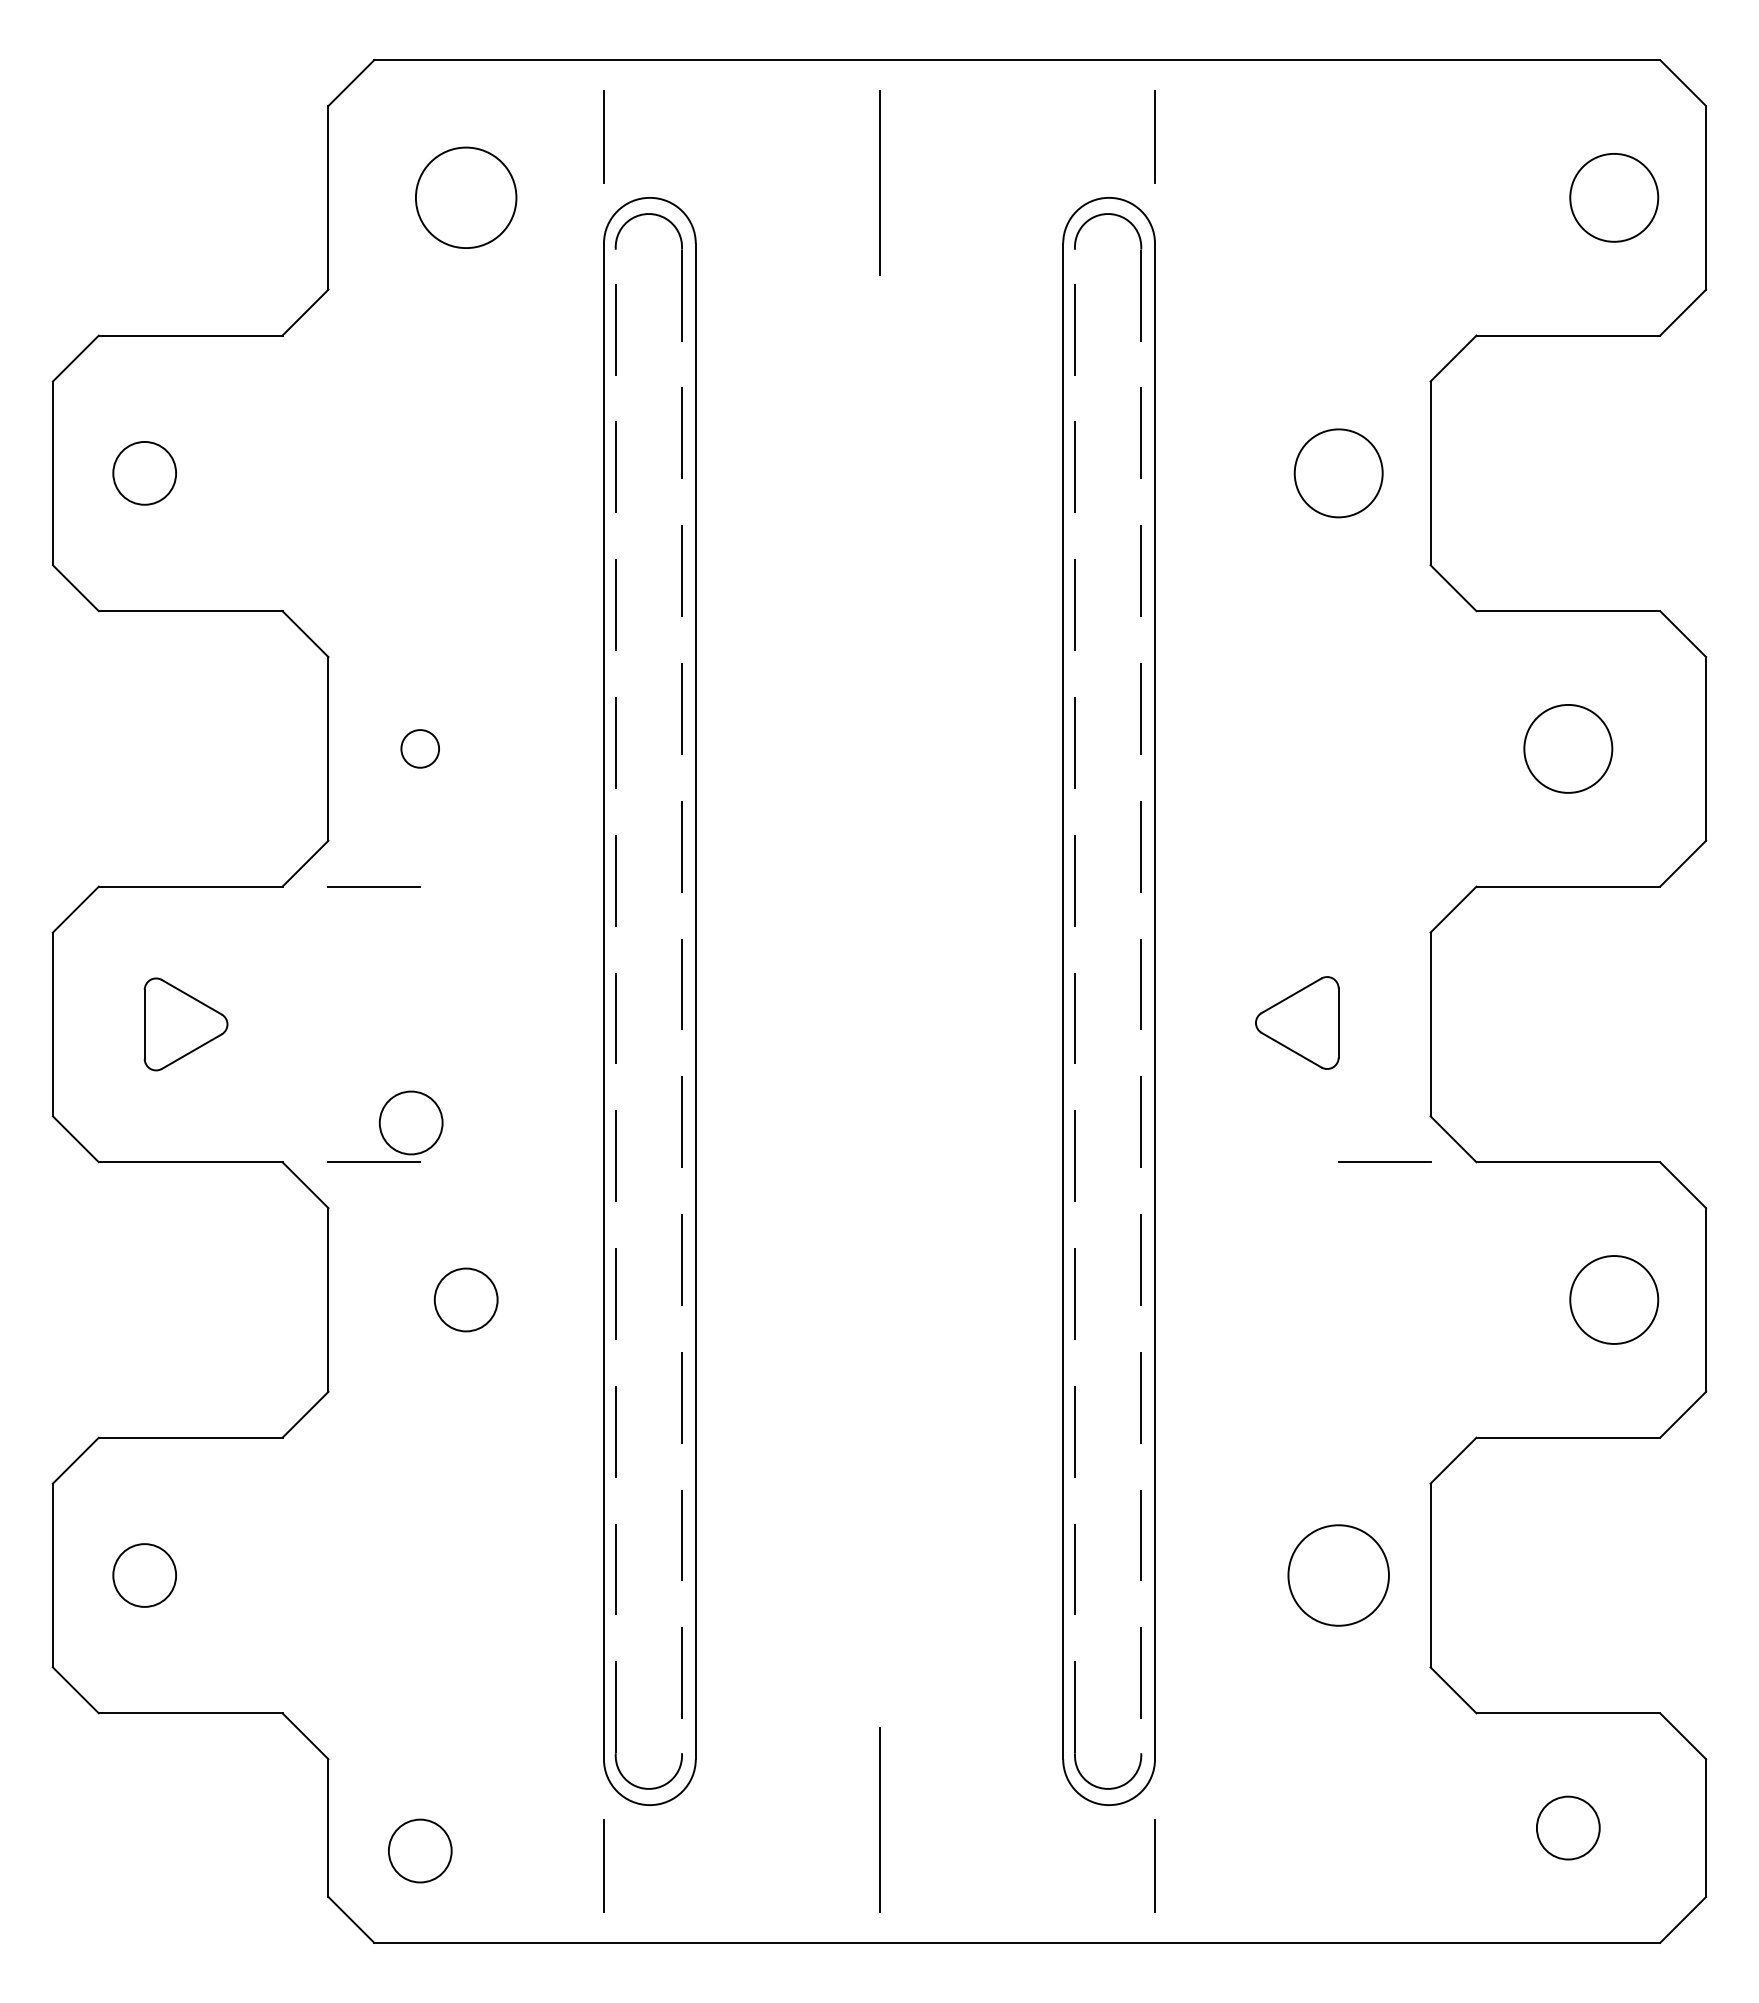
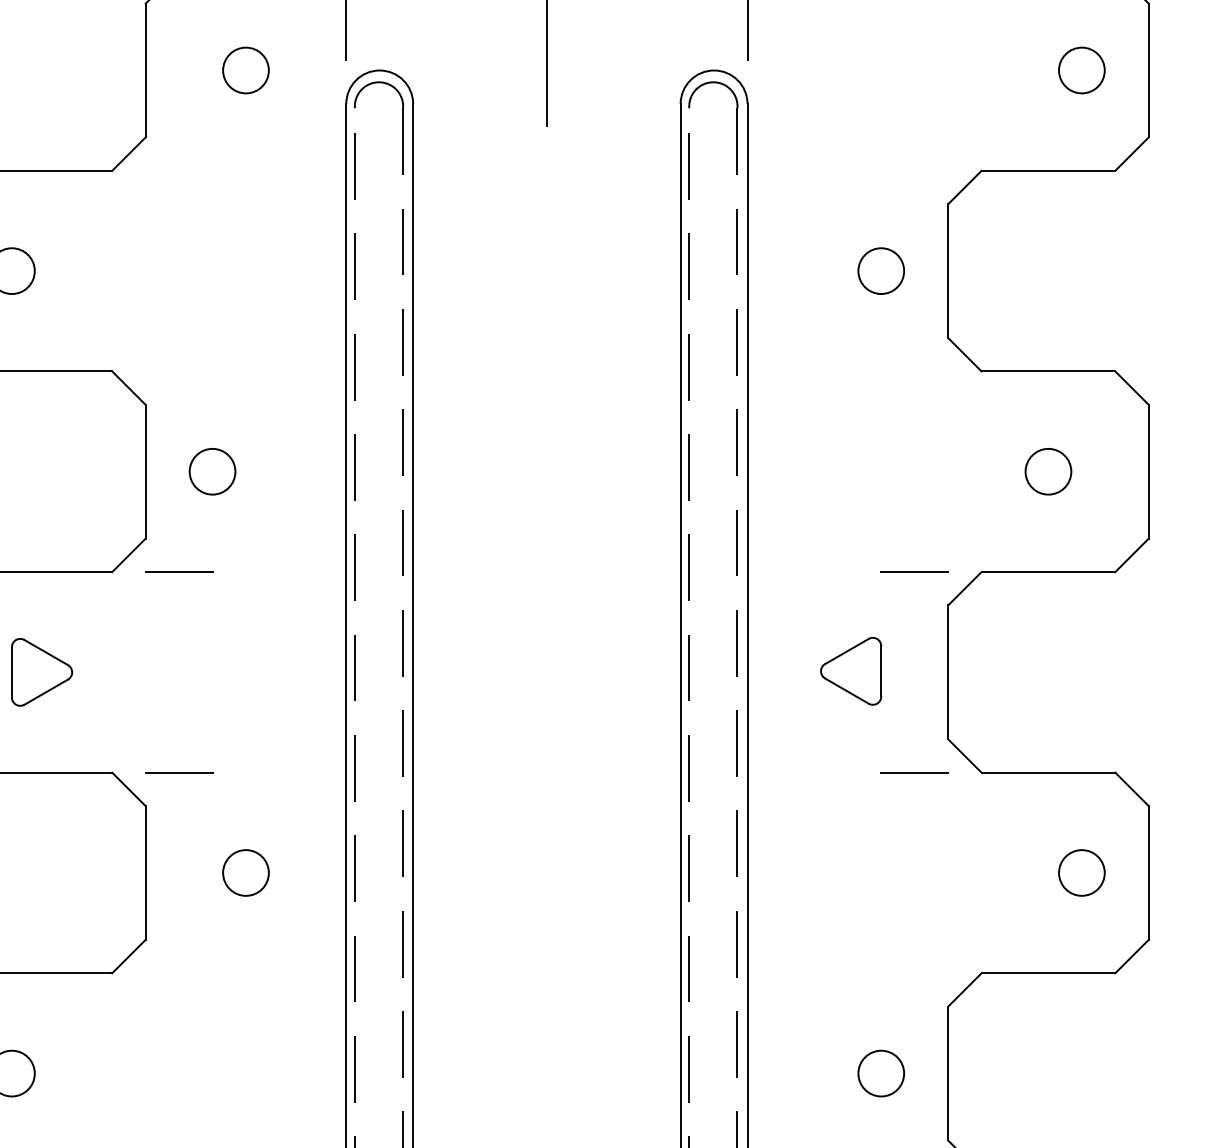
circle: (465, 197) -> (245, 70), size x0.62
circle: (1613, 197) -> (1081, 70), size x0.71
circle: (1338, 472) -> (881, 270), size x0.71
circle: (419, 748) -> (211, 471), size x1.67
circle: (1567, 748) -> (1047, 471), size x0.71
line: (1384, 886) -> (914, 571), added
circle: (410, 1122) -> (205, 743), removed
circle: (1613, 1299) -> (1081, 872), size x0.71
circle: (1338, 1575) -> (881, 1073), size x0.62

